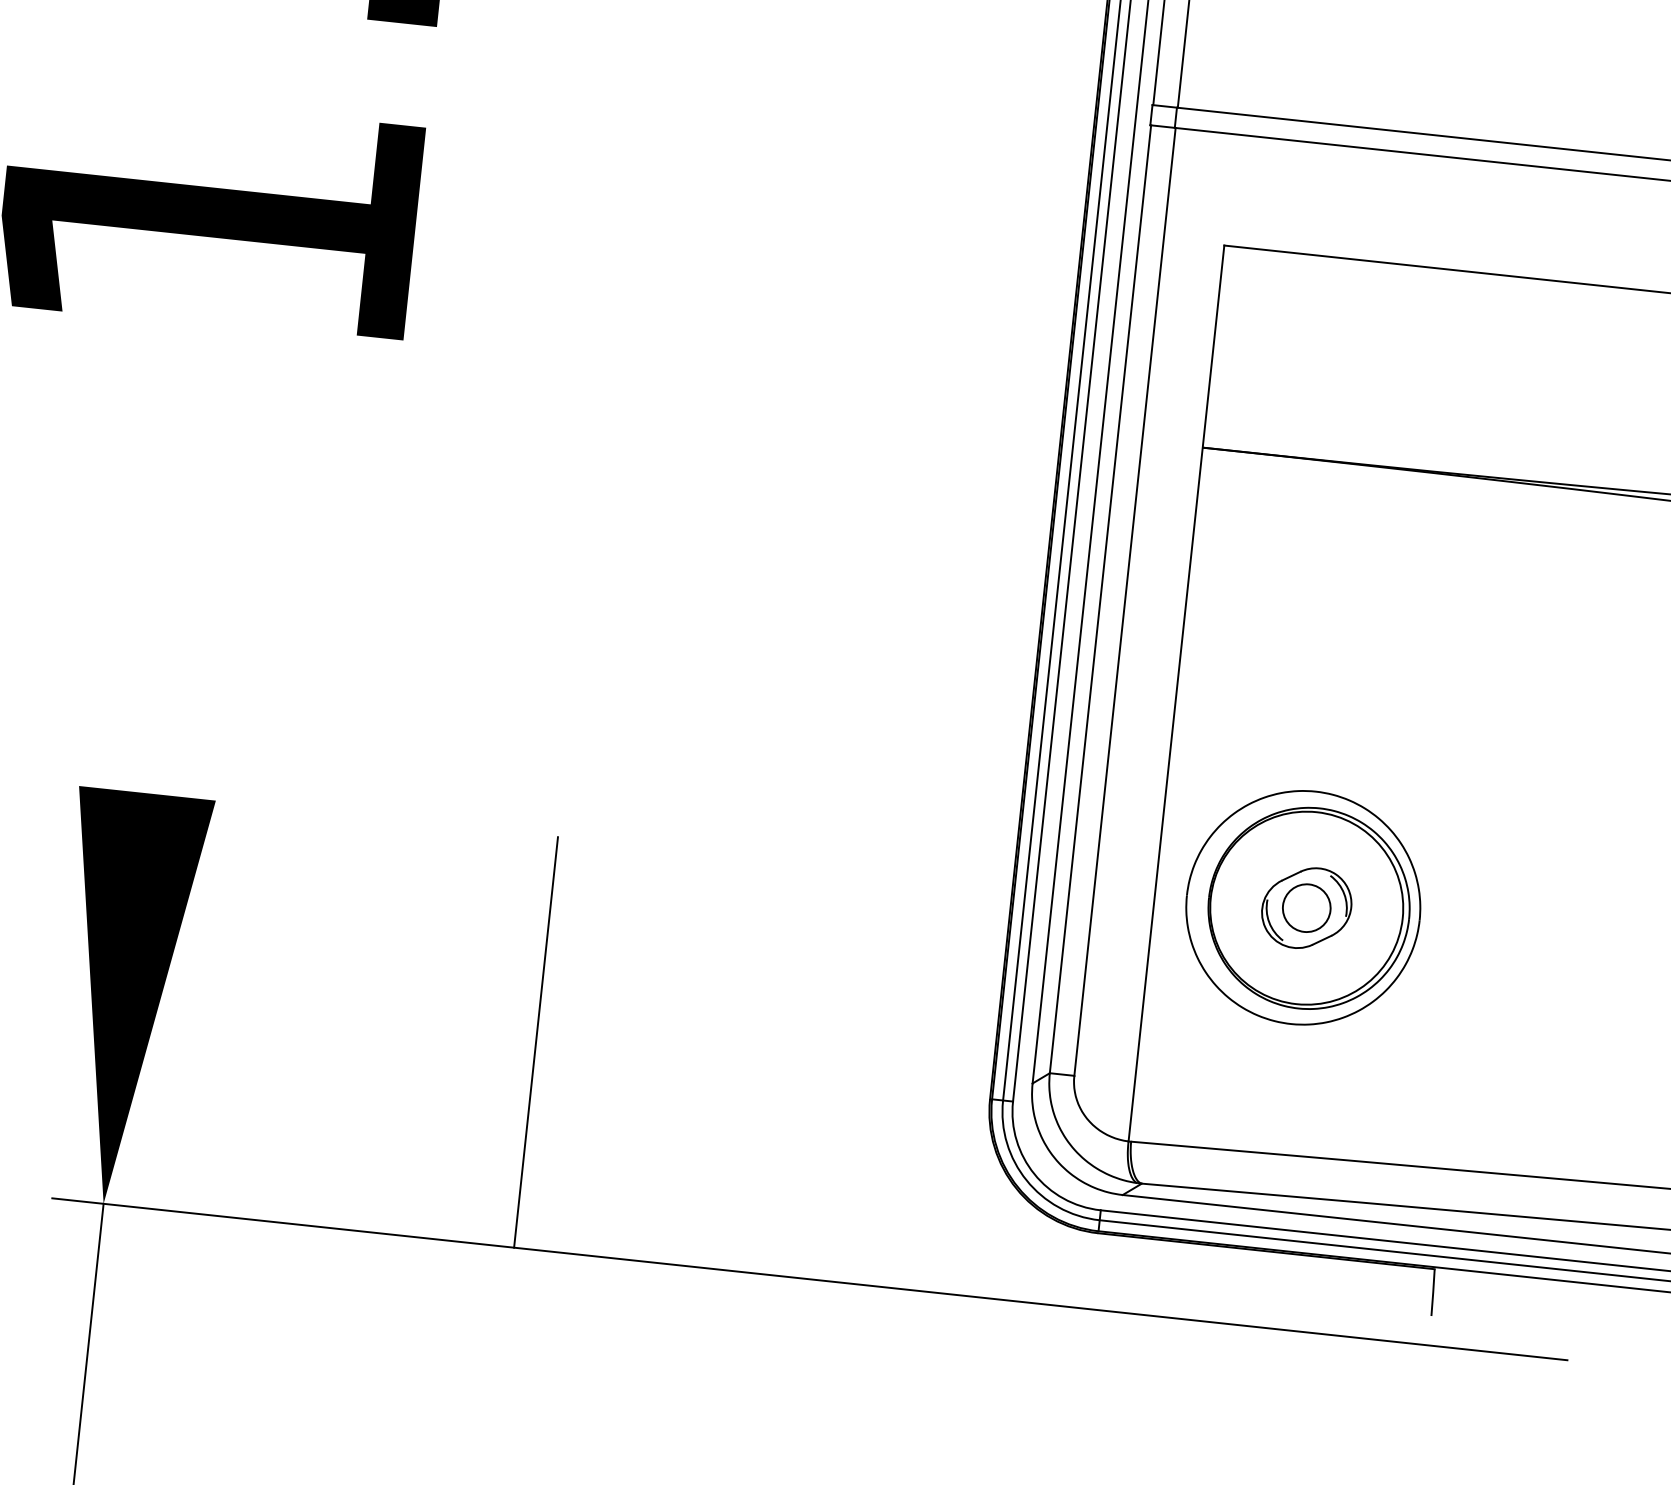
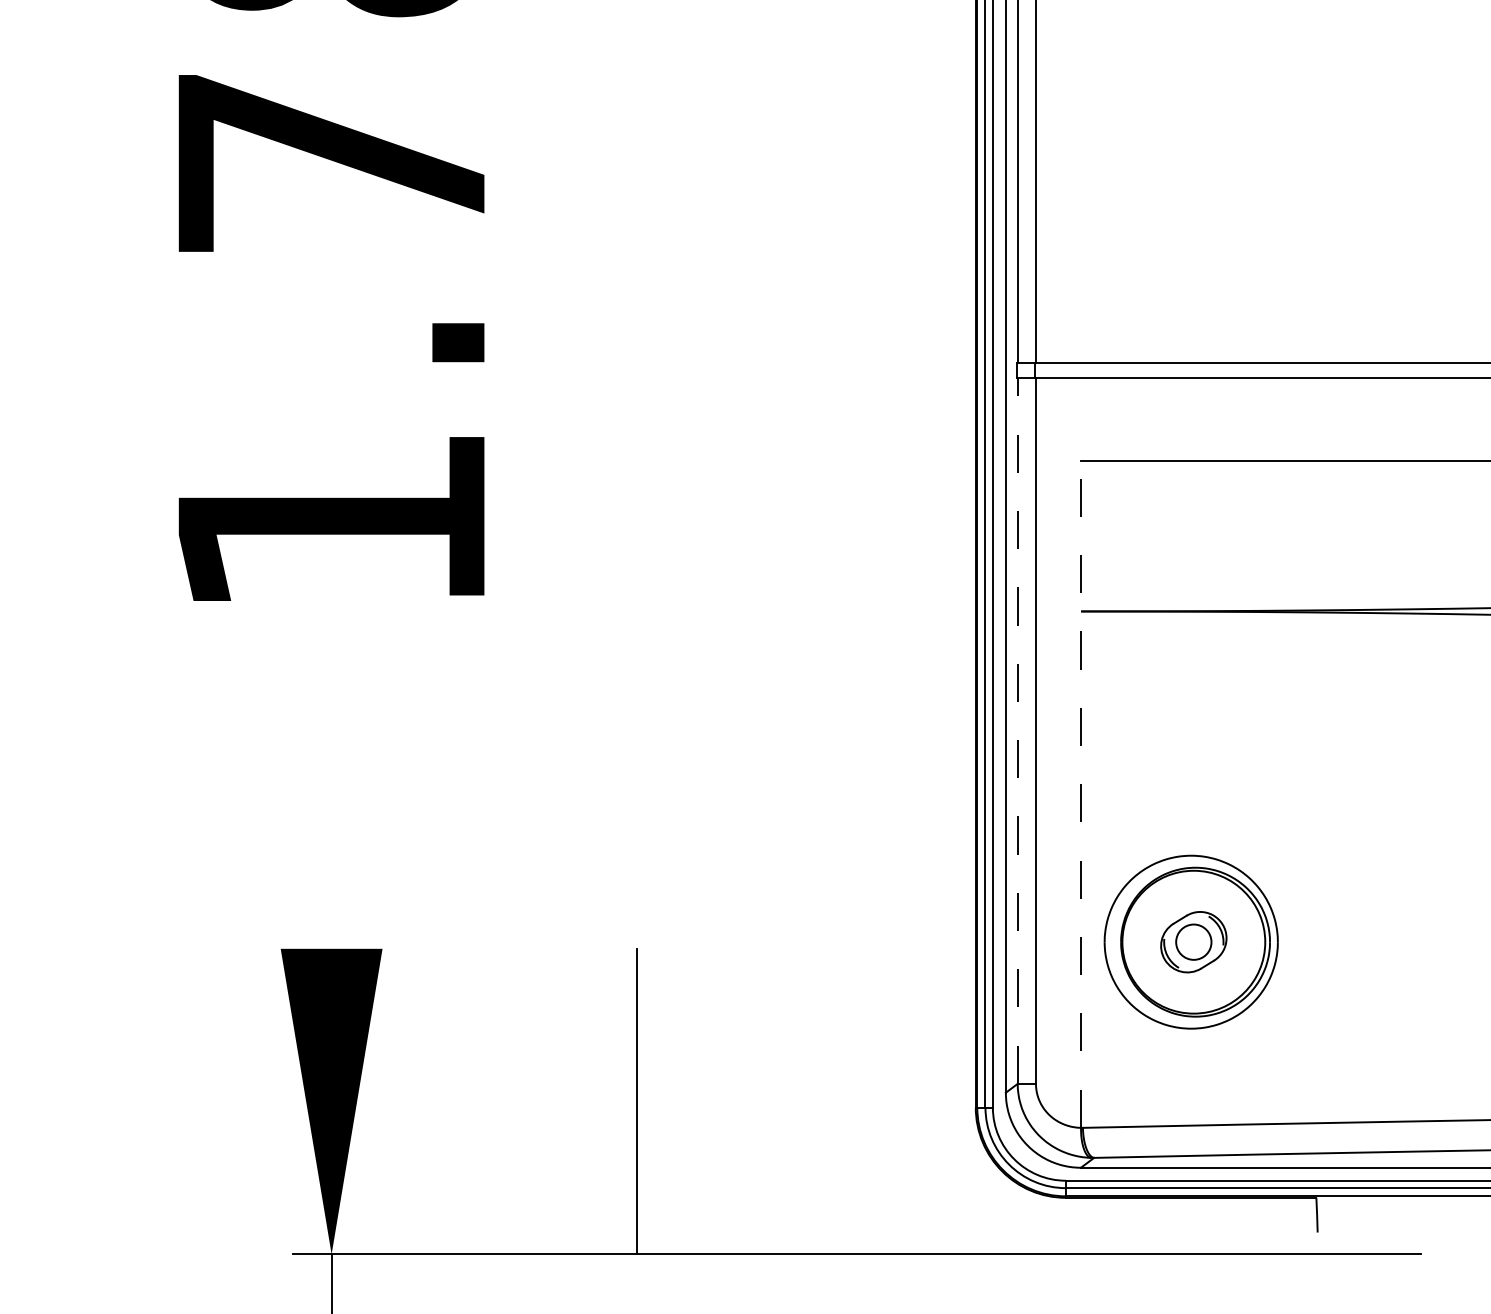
line: (1100, 599) -> (1017, 731), solid -> dashed
line: (1177, 692) -> (1081, 793), solid -> dashed

